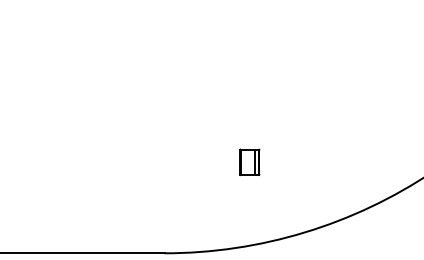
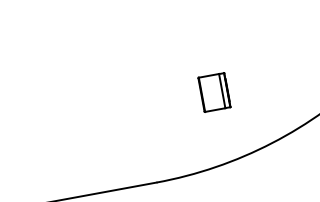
part: (249, 161) -> (214, 91), size x1.6

